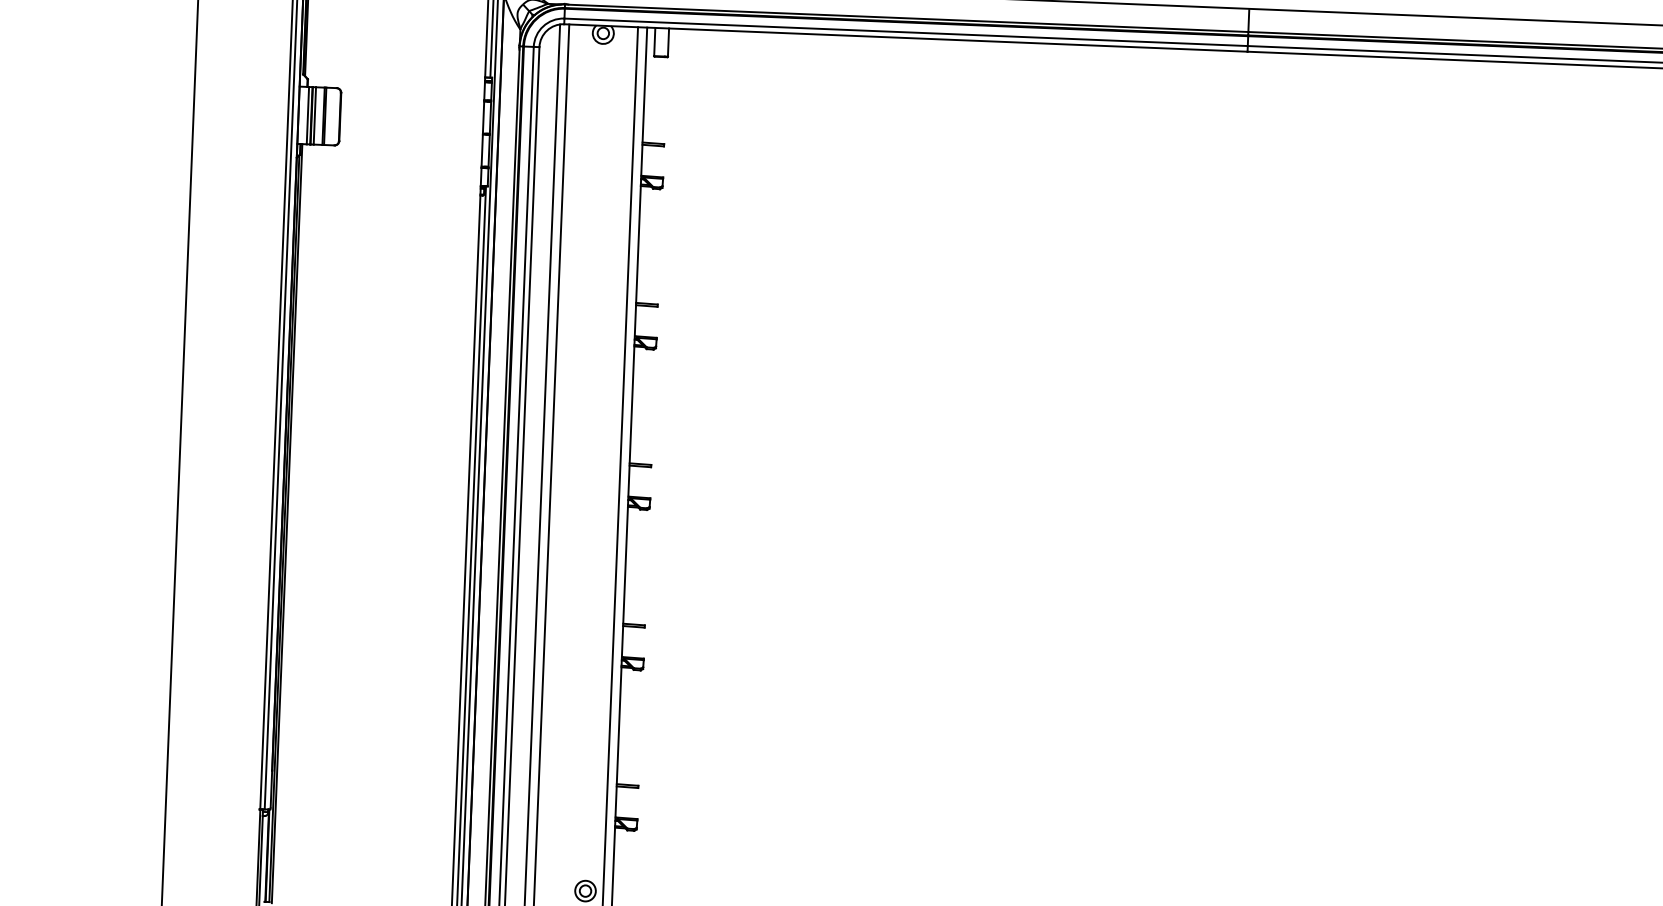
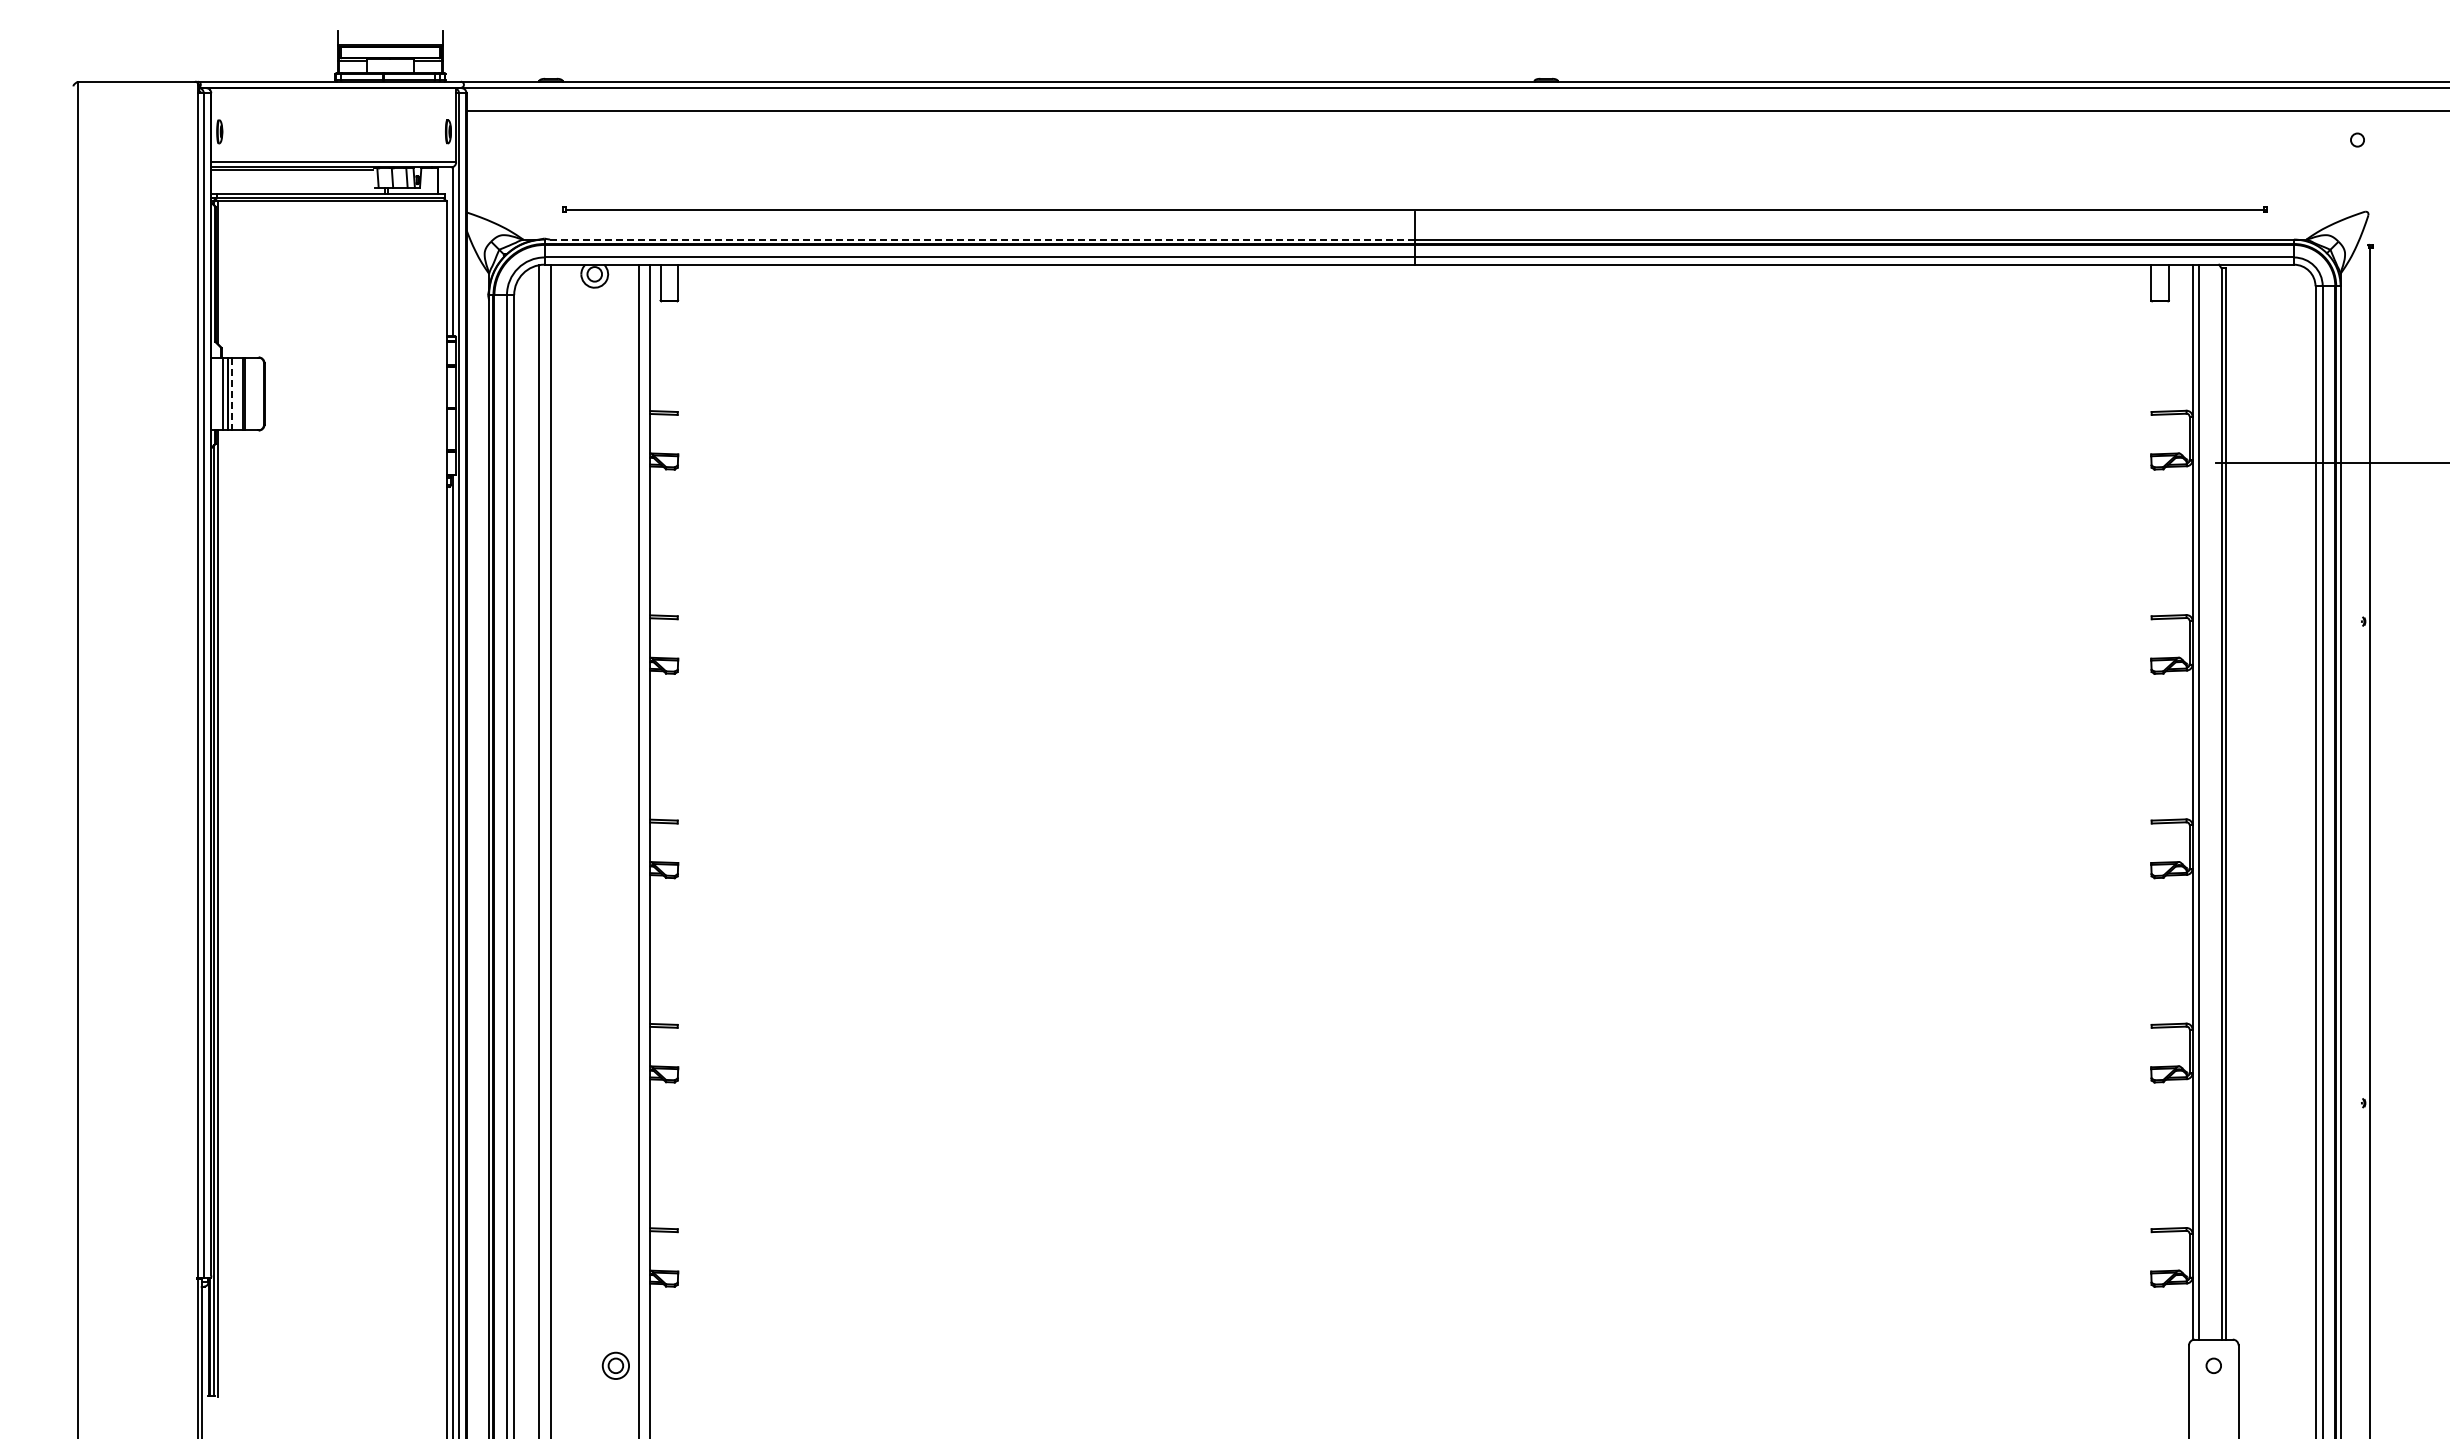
line: (906, 18) -> (979, 239), solid -> dashed
line: (315, 116) -> (232, 394), solid -> dashed

